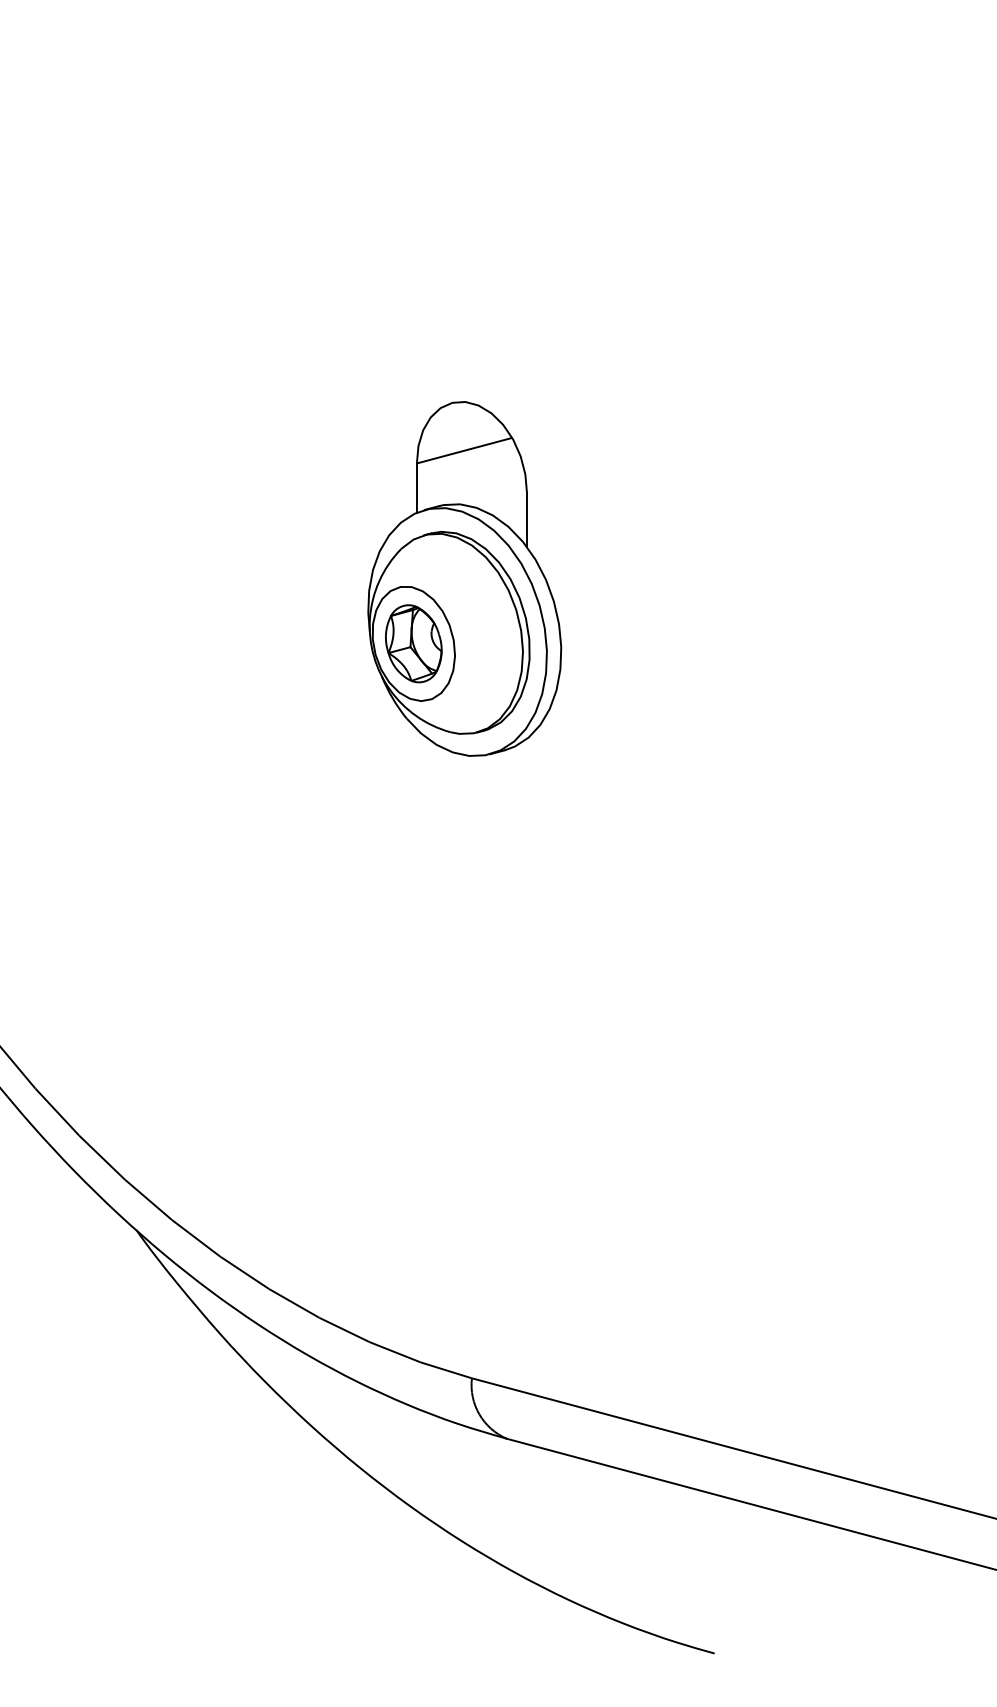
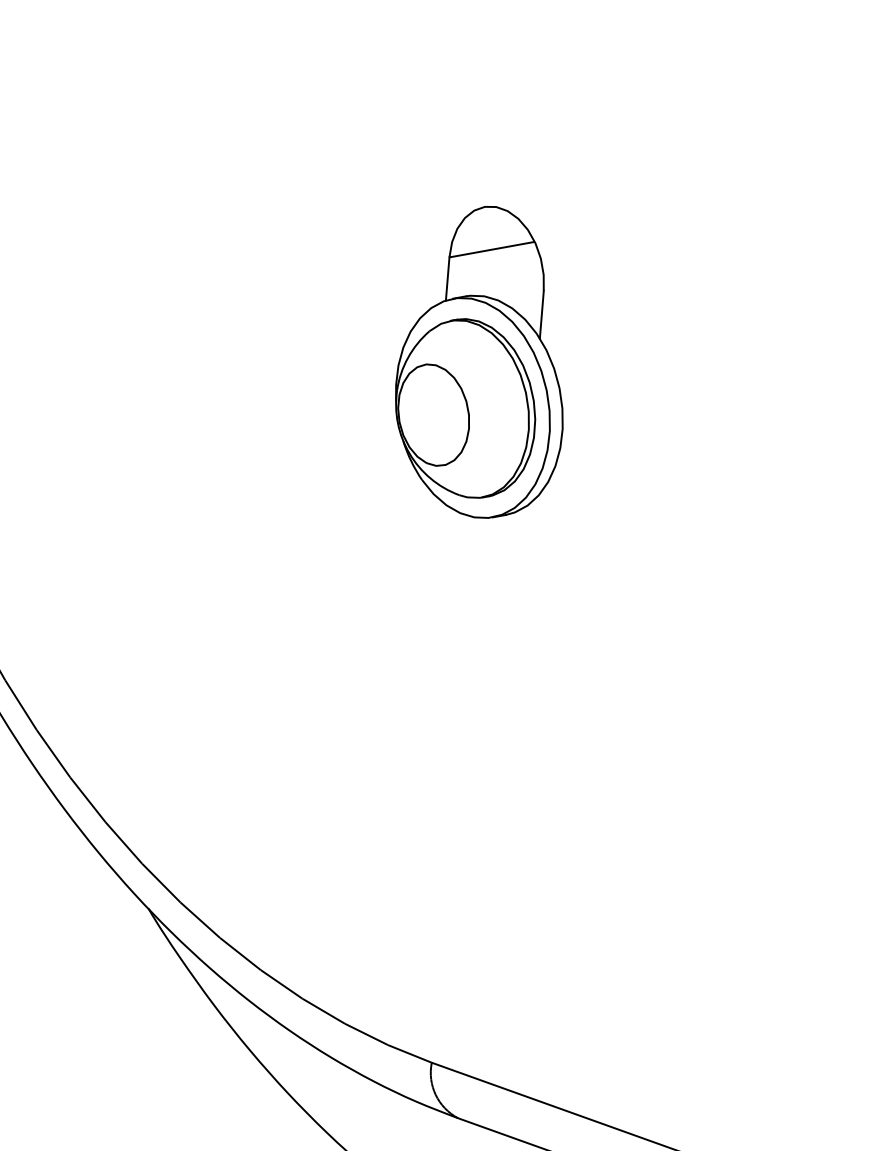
part: (413, 643) -> (433, 414), removed

